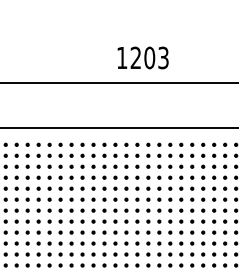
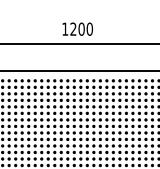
text: (162, 56) -> (89, 28), 1203 -> 1200

